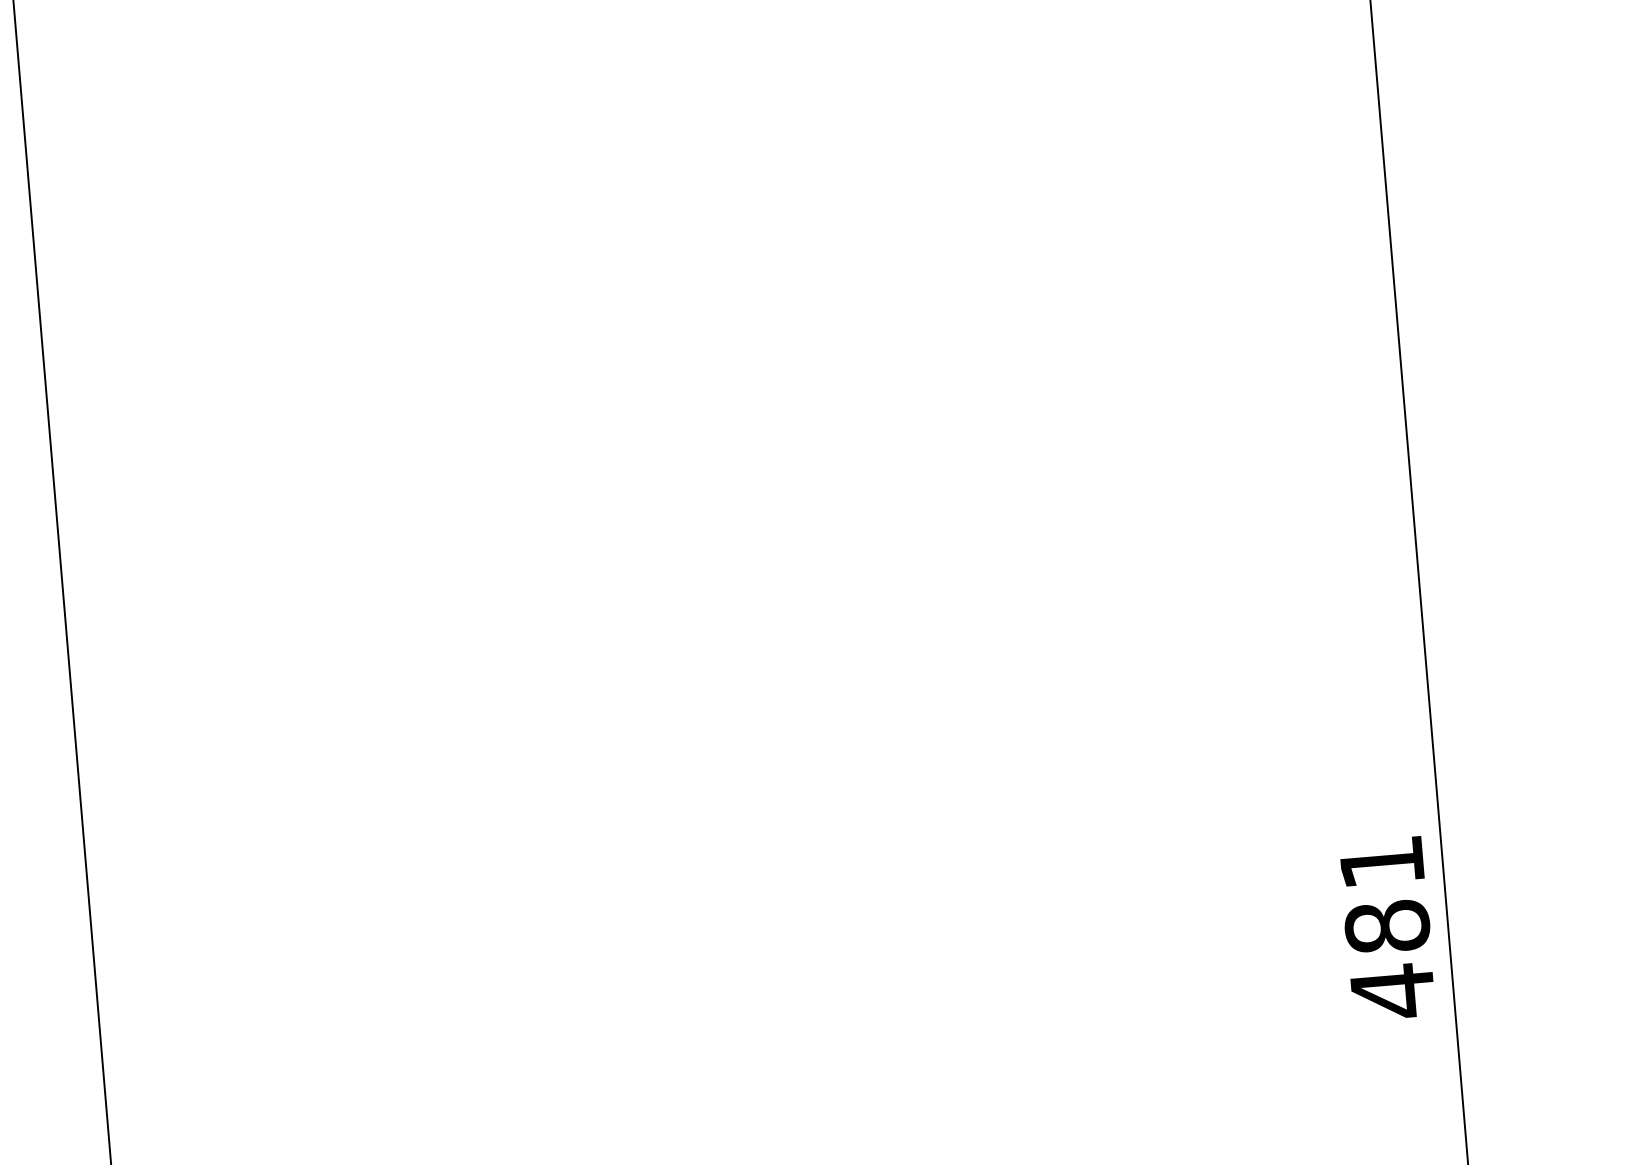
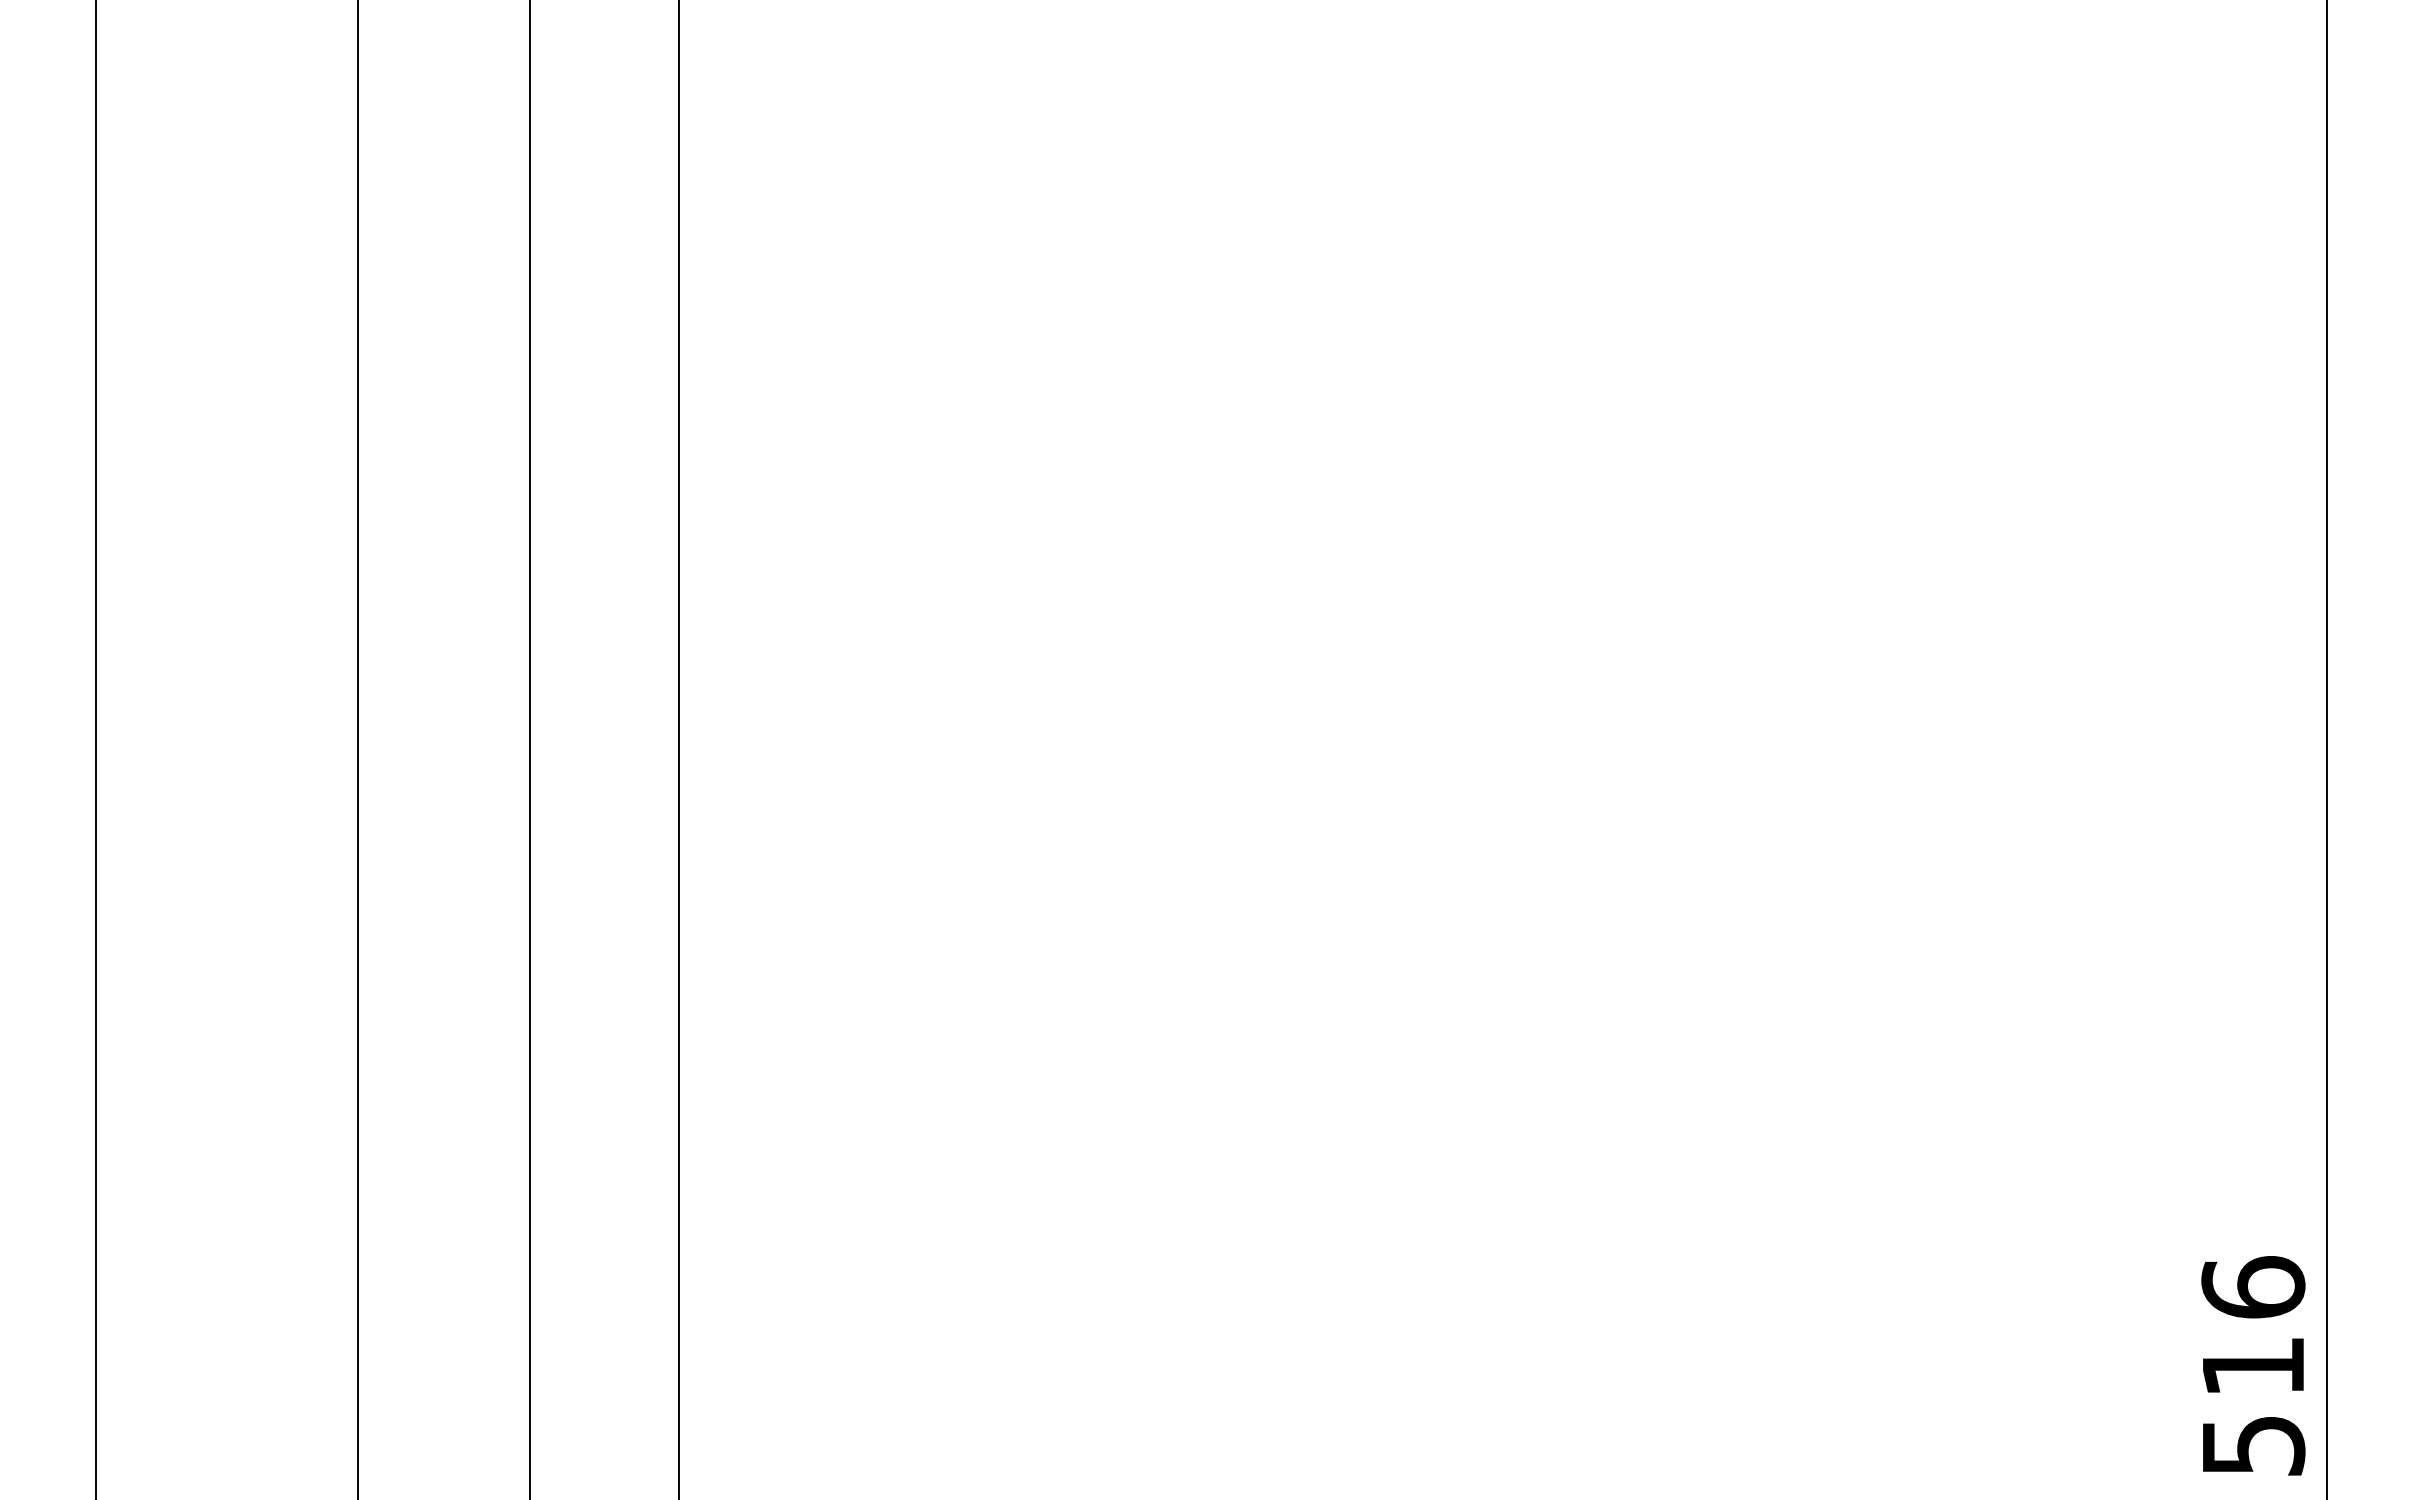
text: (1387, 927) -> (2253, 1367), 481 -> 516

